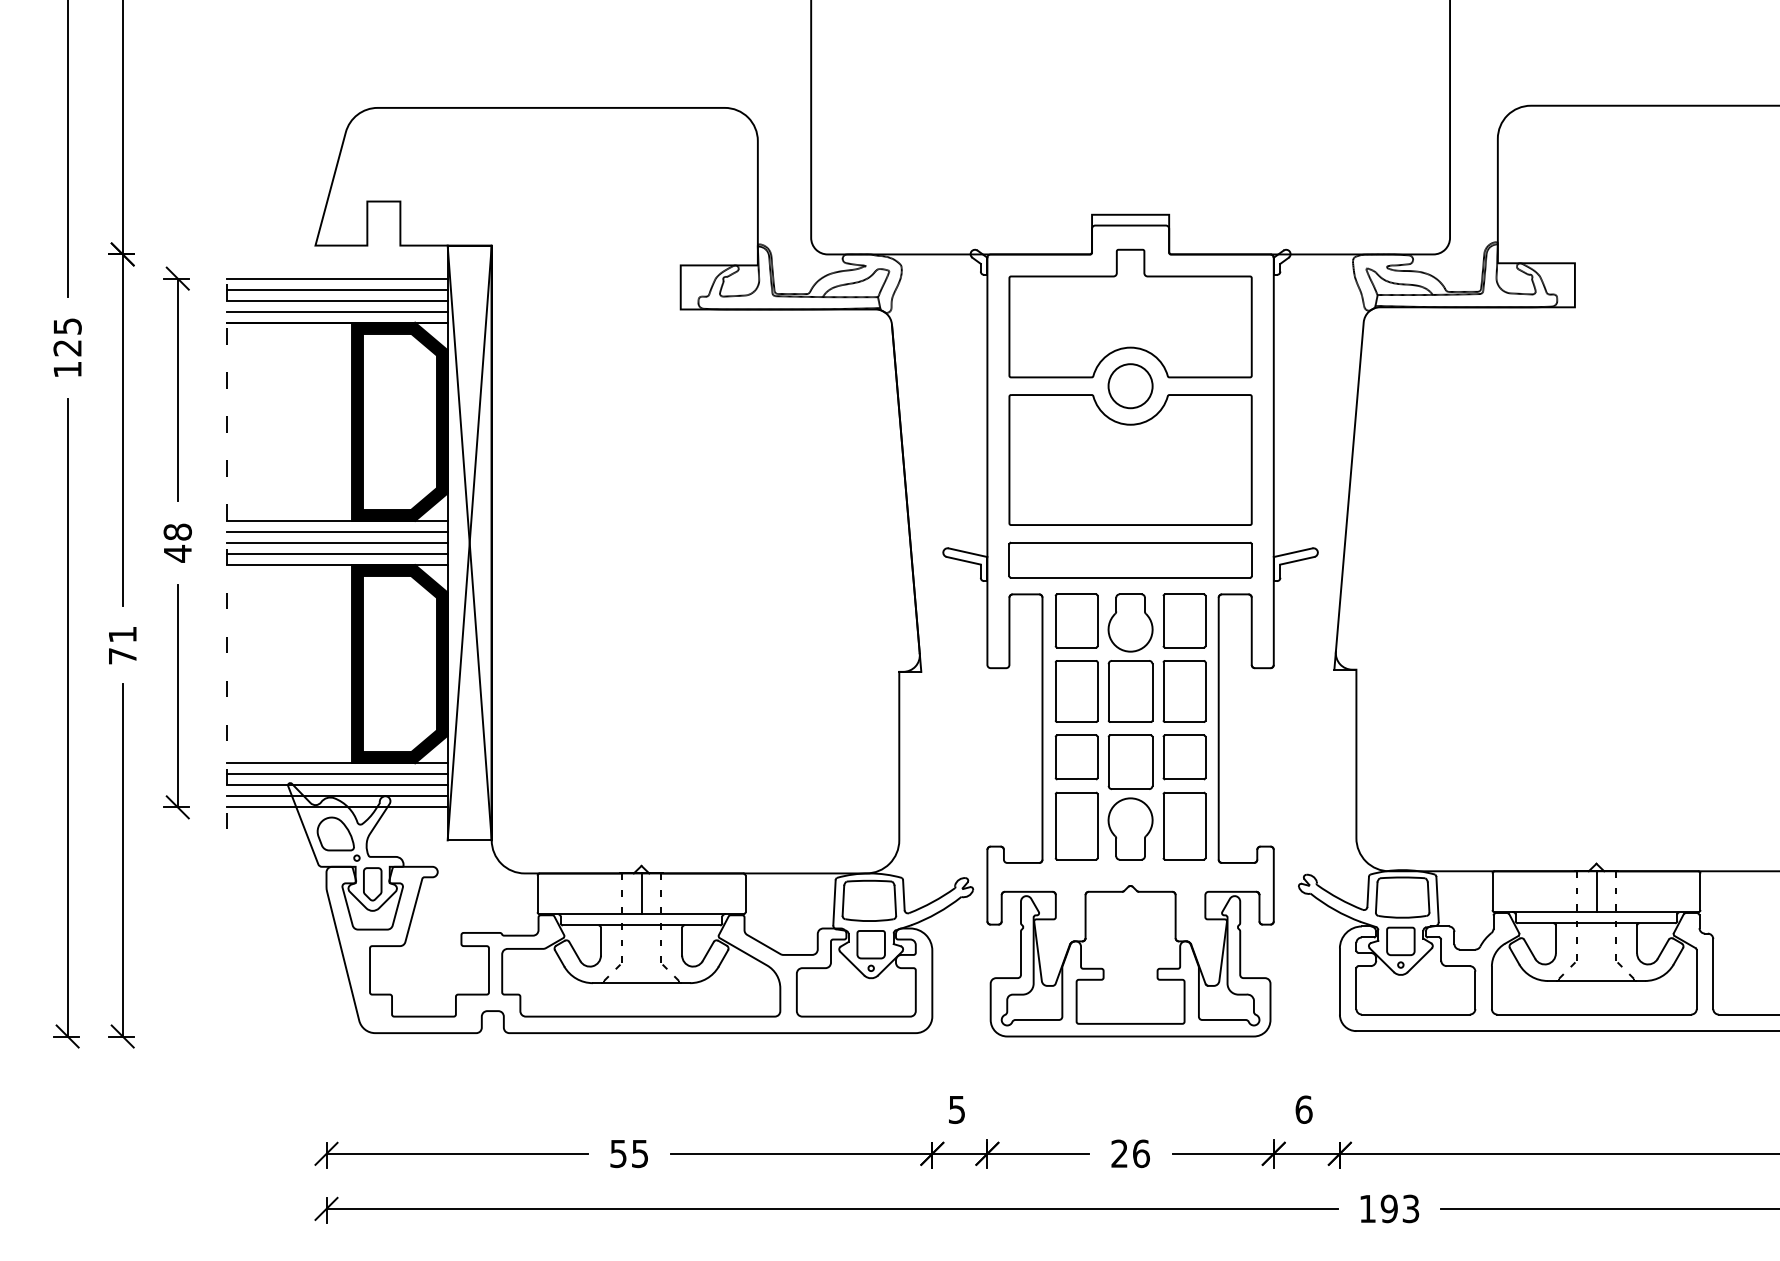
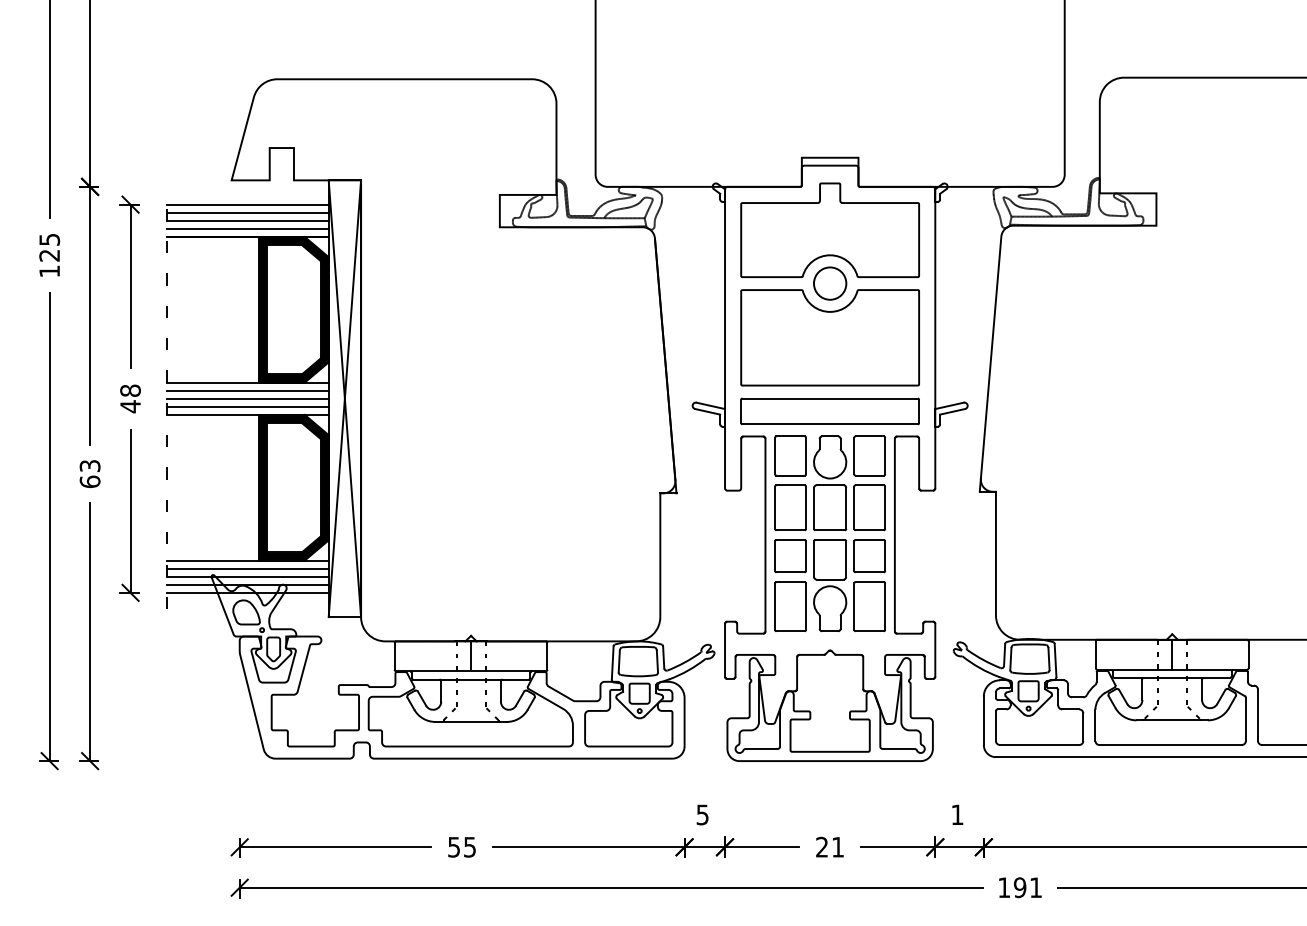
text: (121, 646) -> (89, 474), 71 -> 63
text: (1304, 1109) -> (957, 814), 6 -> 1
text: (1141, 1152) -> (838, 846), 26 -> 21
text: (1410, 1208) -> (1035, 887), 193 -> 191

